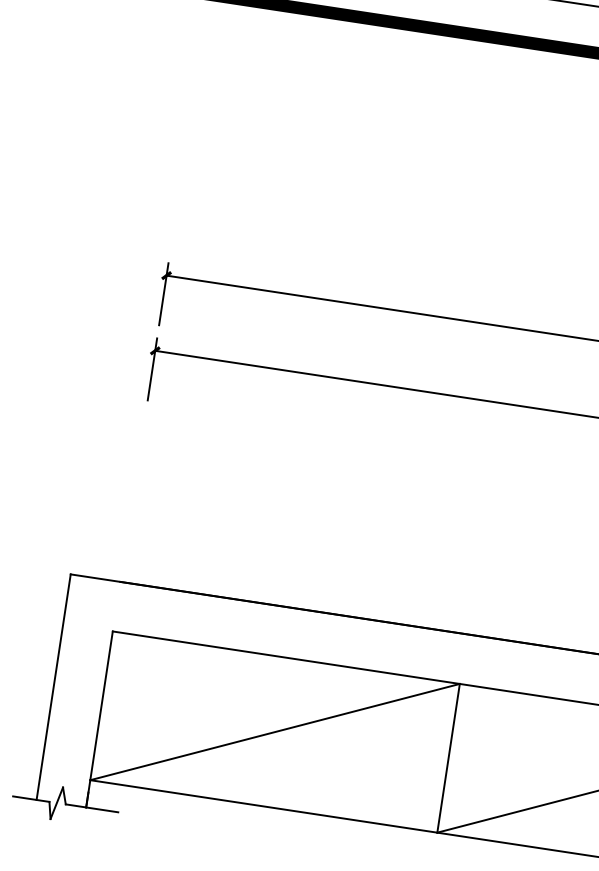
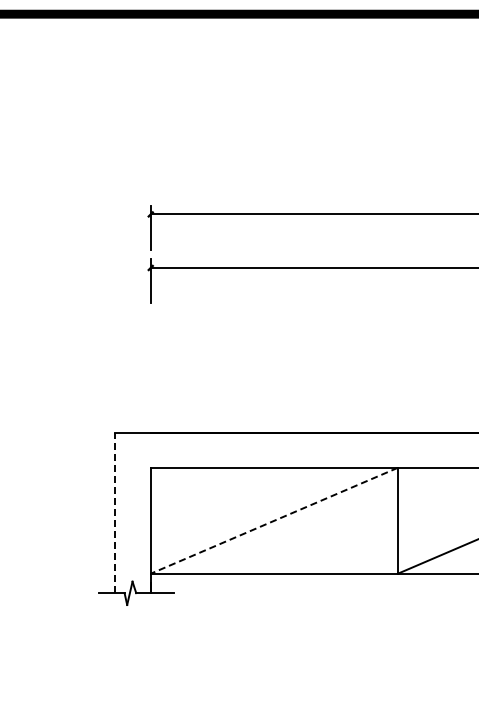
line: (53, 686) -> (115, 512), solid -> dashed
line: (273, 731) -> (273, 520), solid -> dashed

